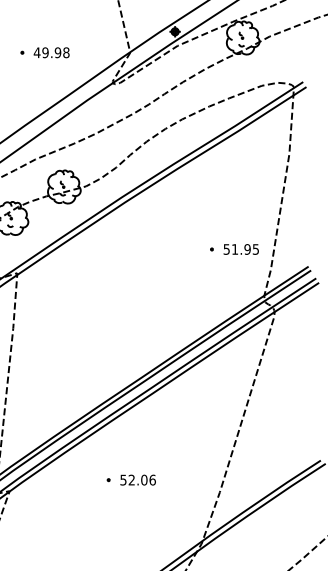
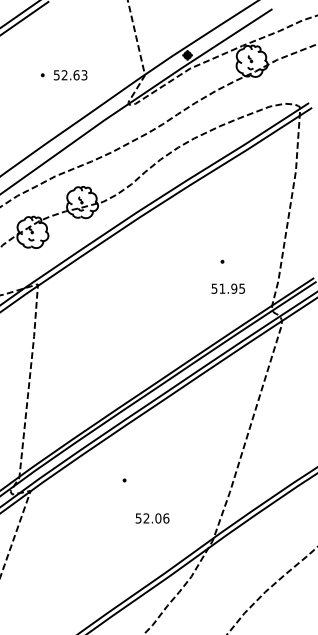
text: (51, 53) -> (70, 75), 49.98 -> 52.63
text: (240, 249) -> (227, 288), moved
text: (138, 480) -> (152, 518), moved

